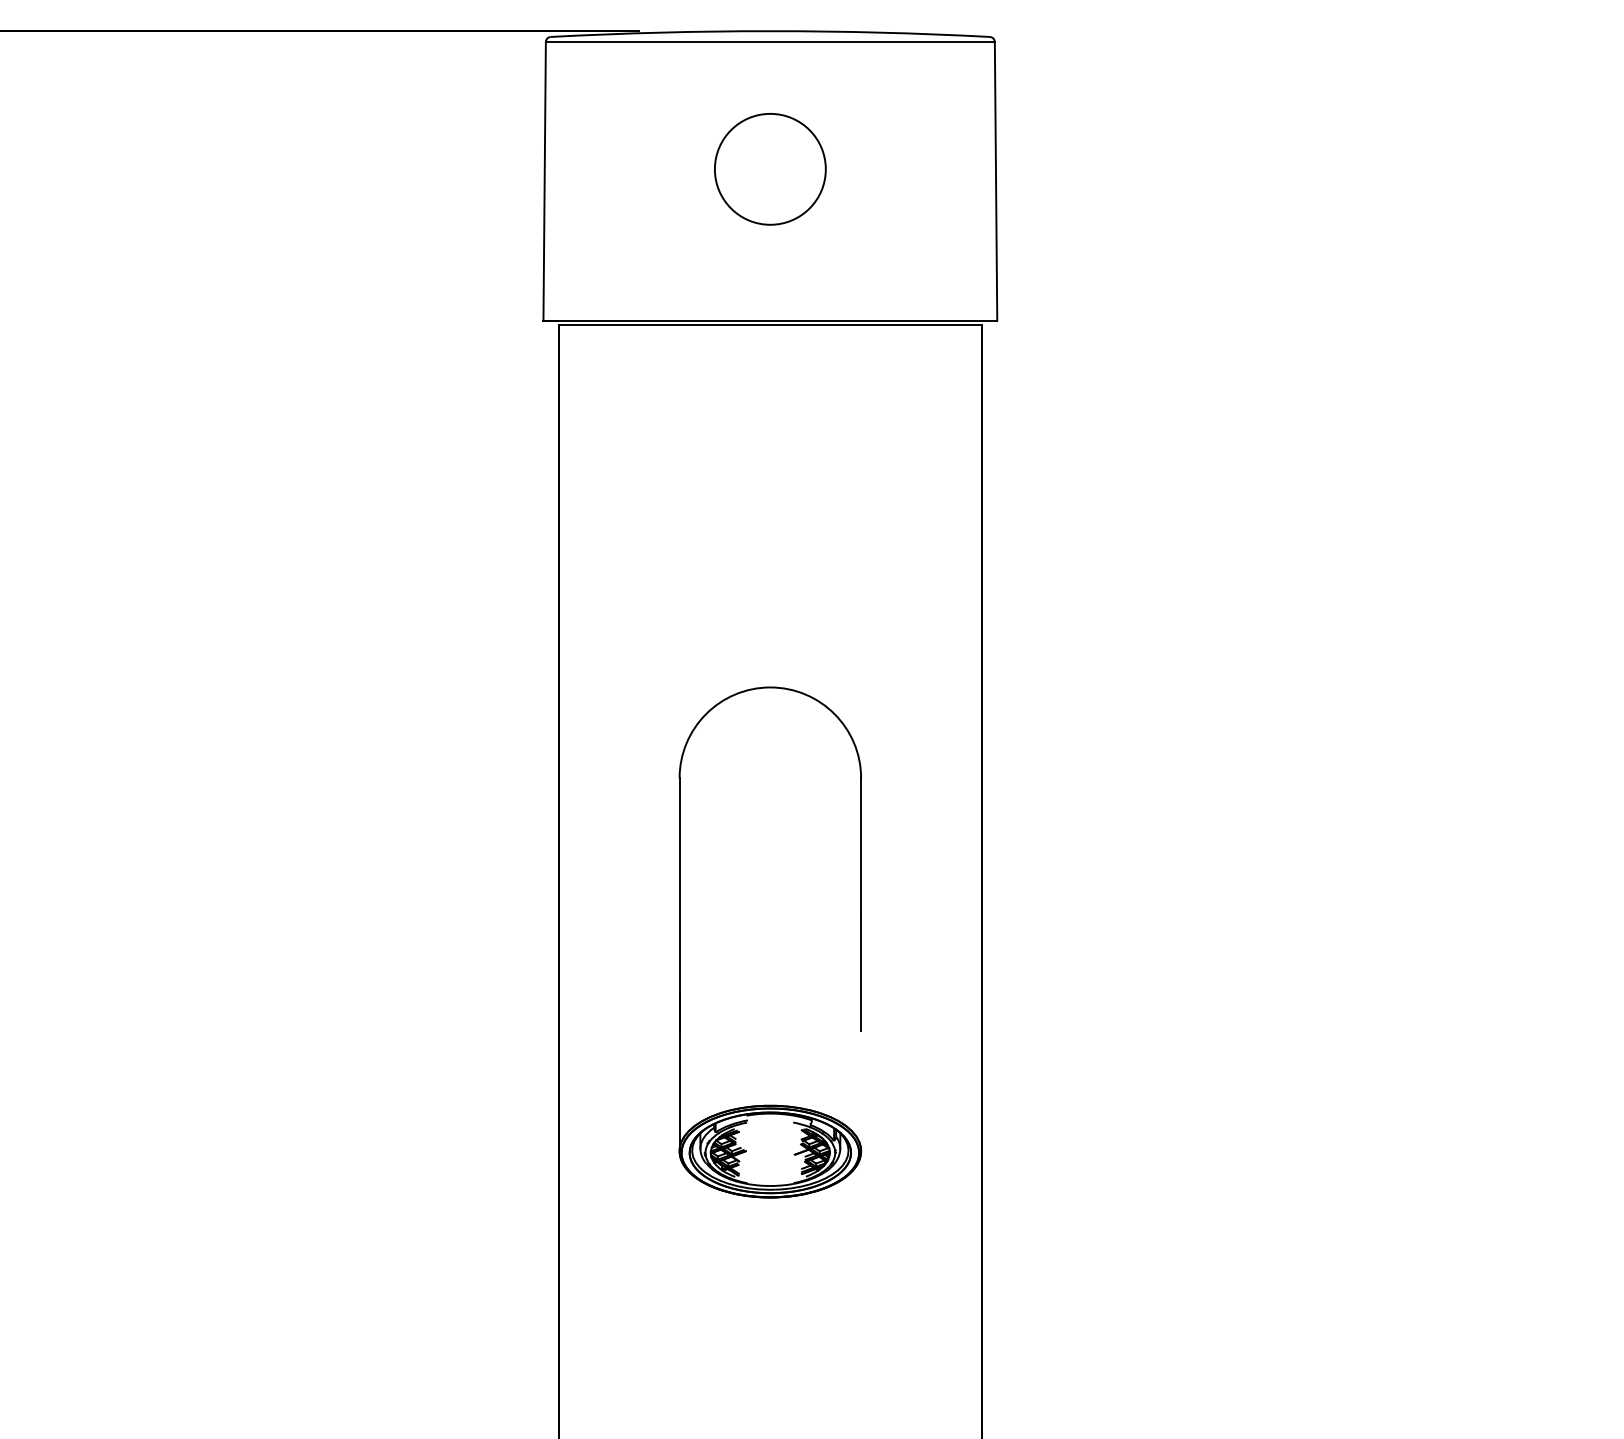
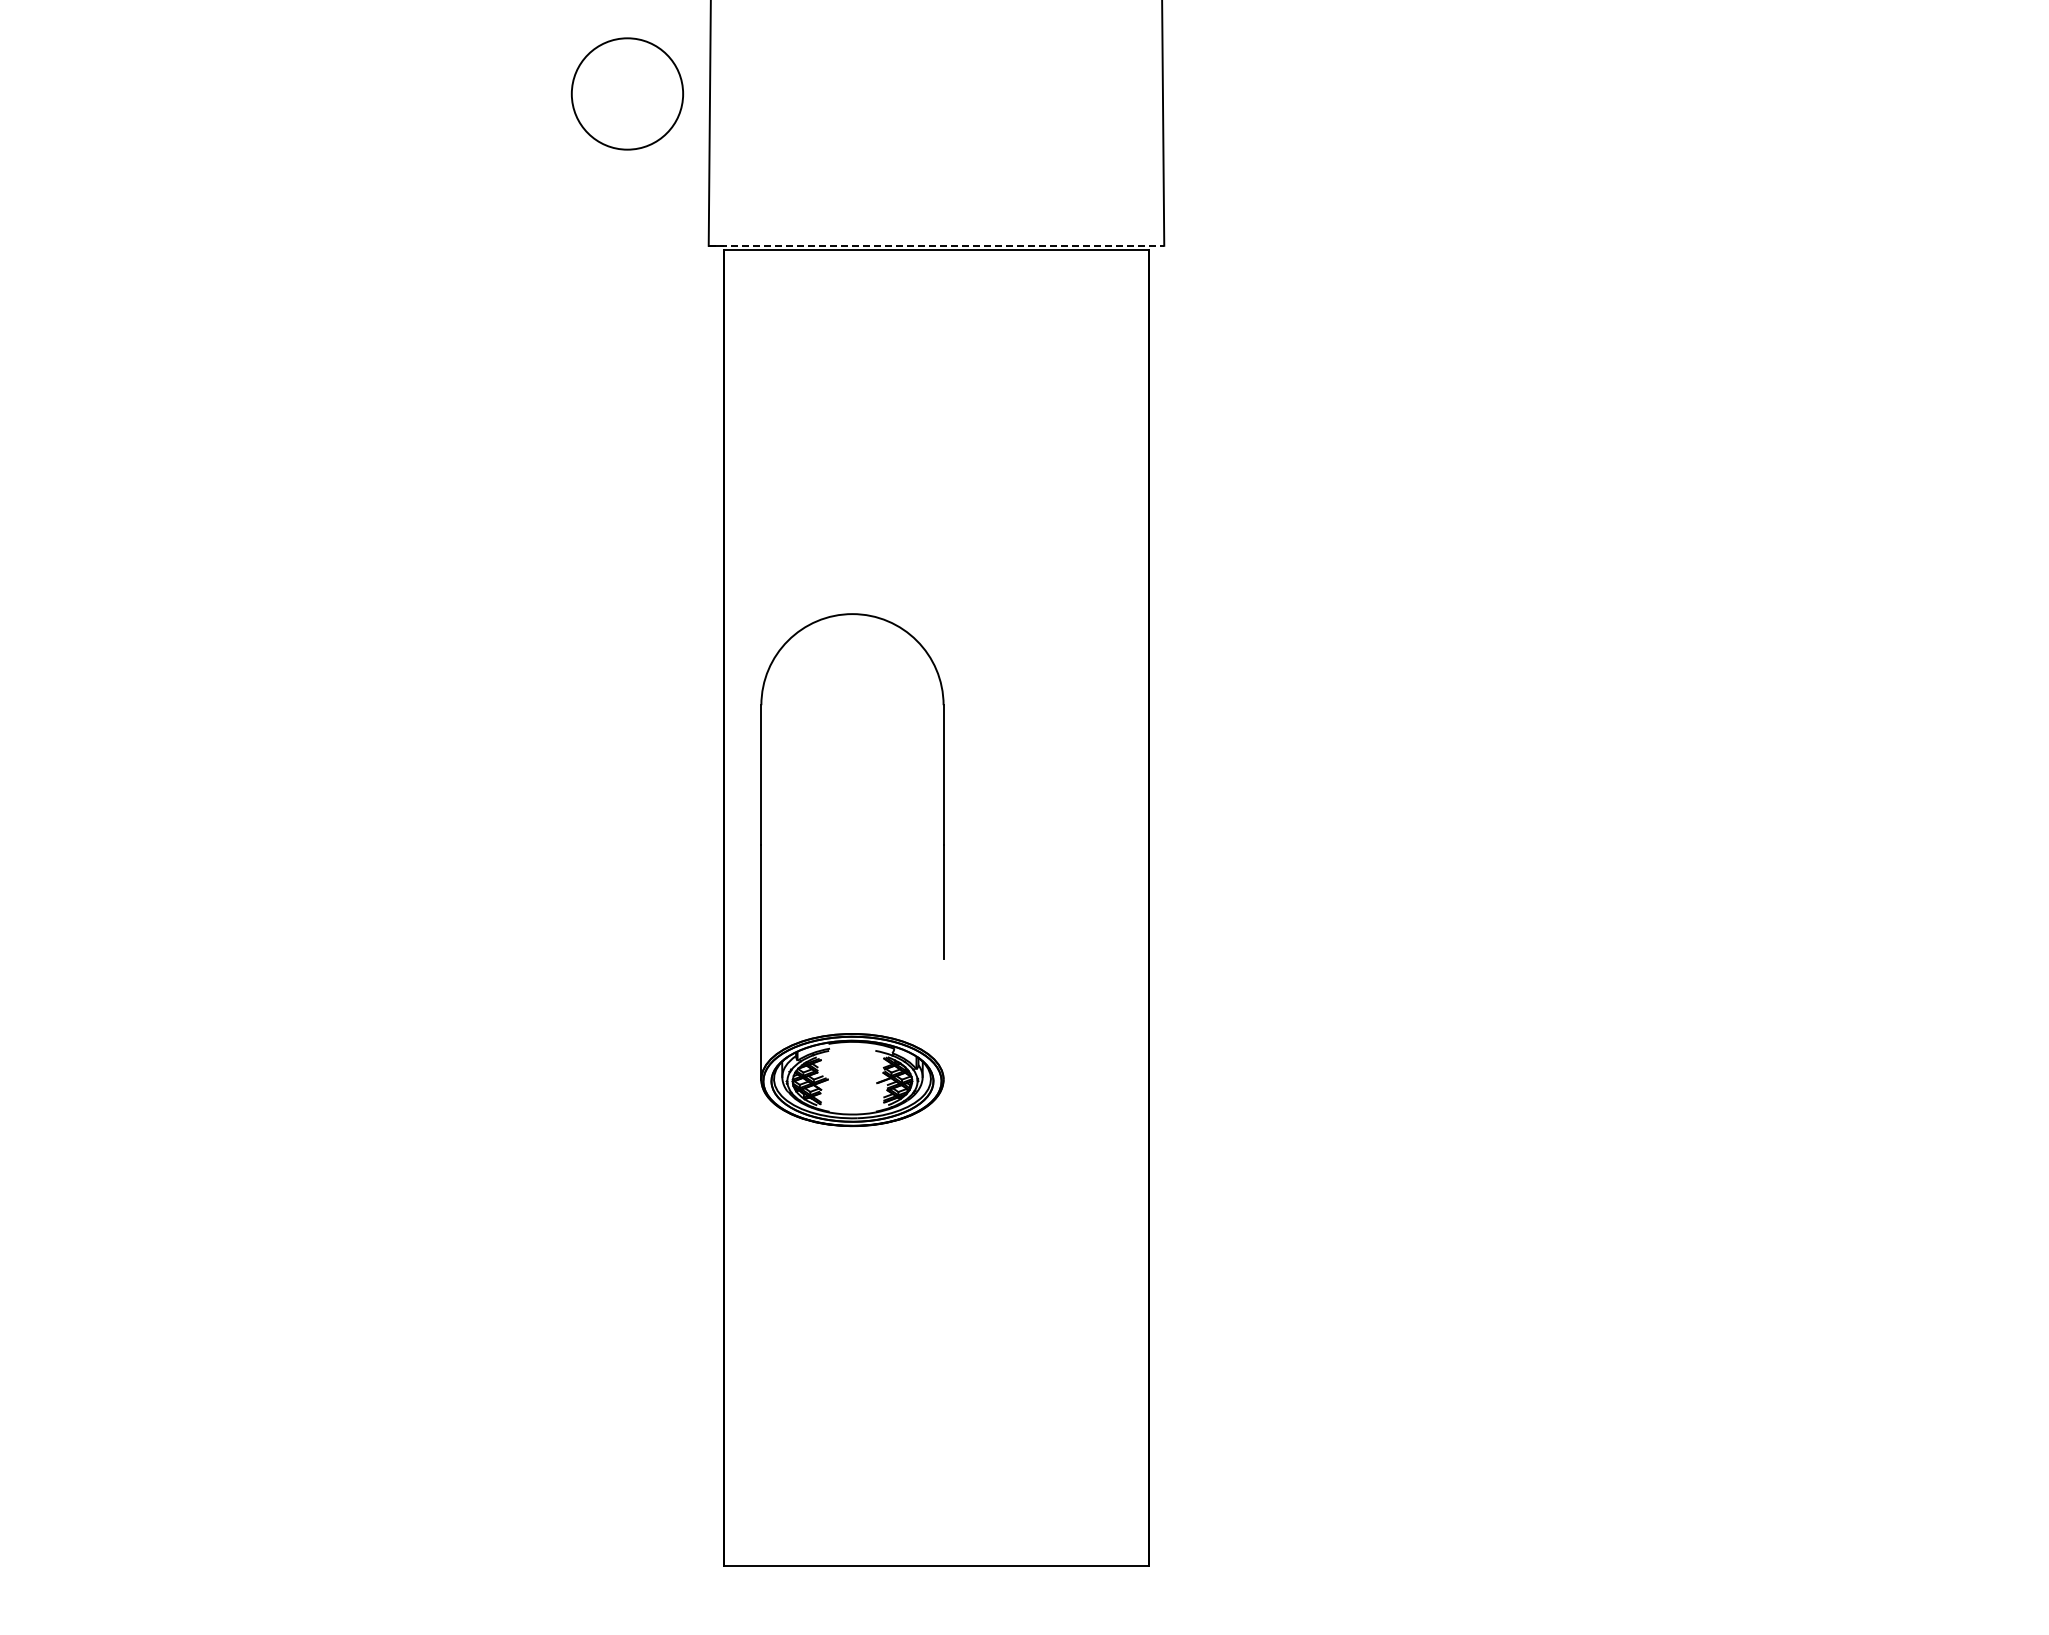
circle: (770, 168) -> (627, 93), moved
line: (770, 320) -> (936, 245), solid -> dashed
part: (679, 942) -> (761, 870), moved

